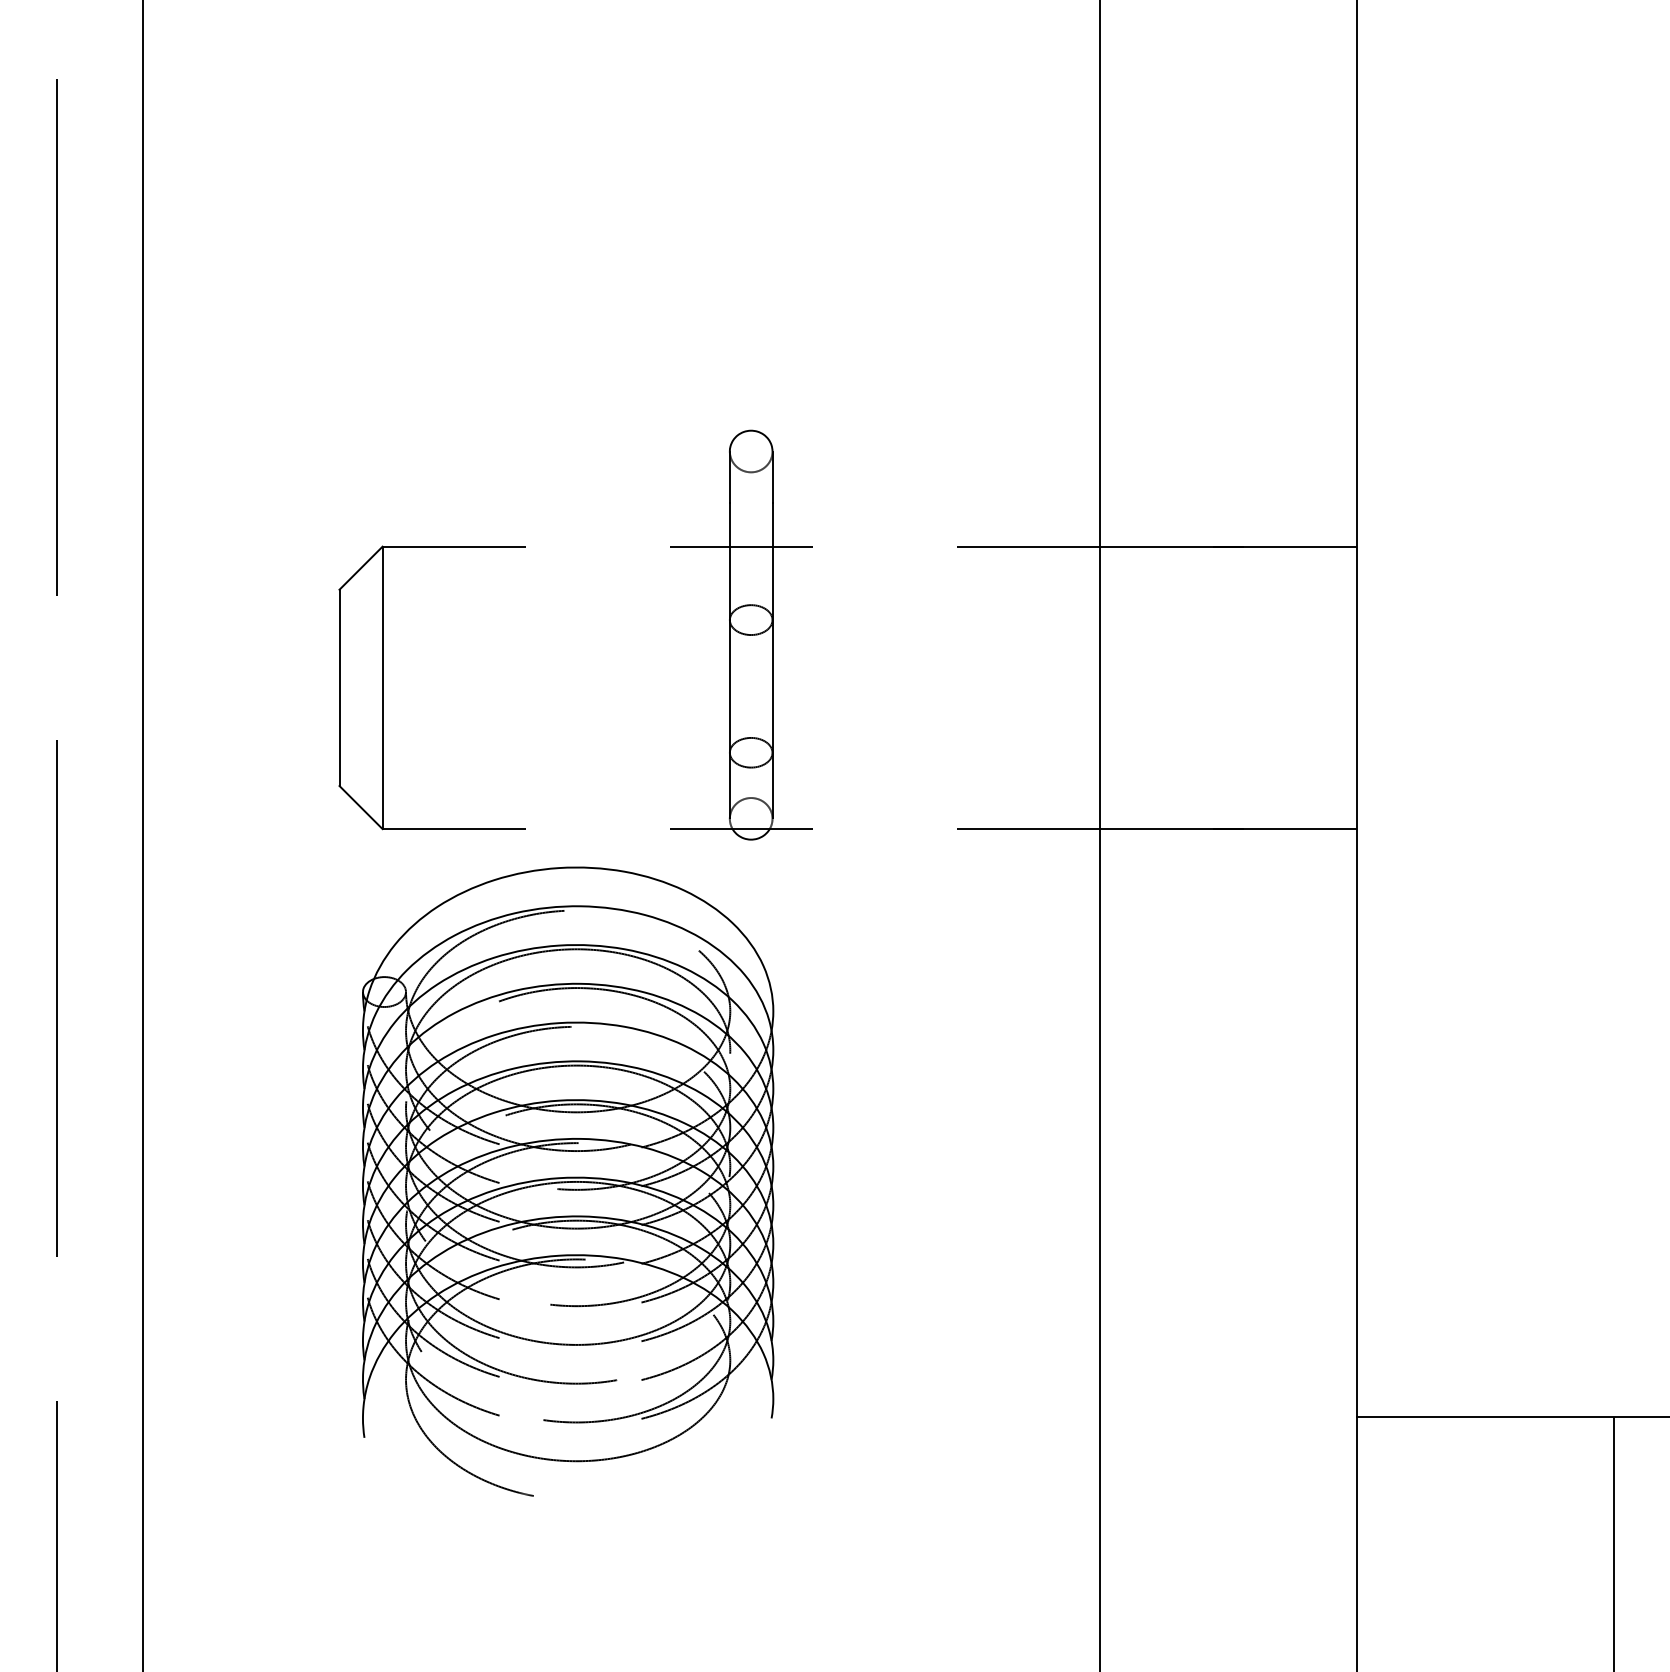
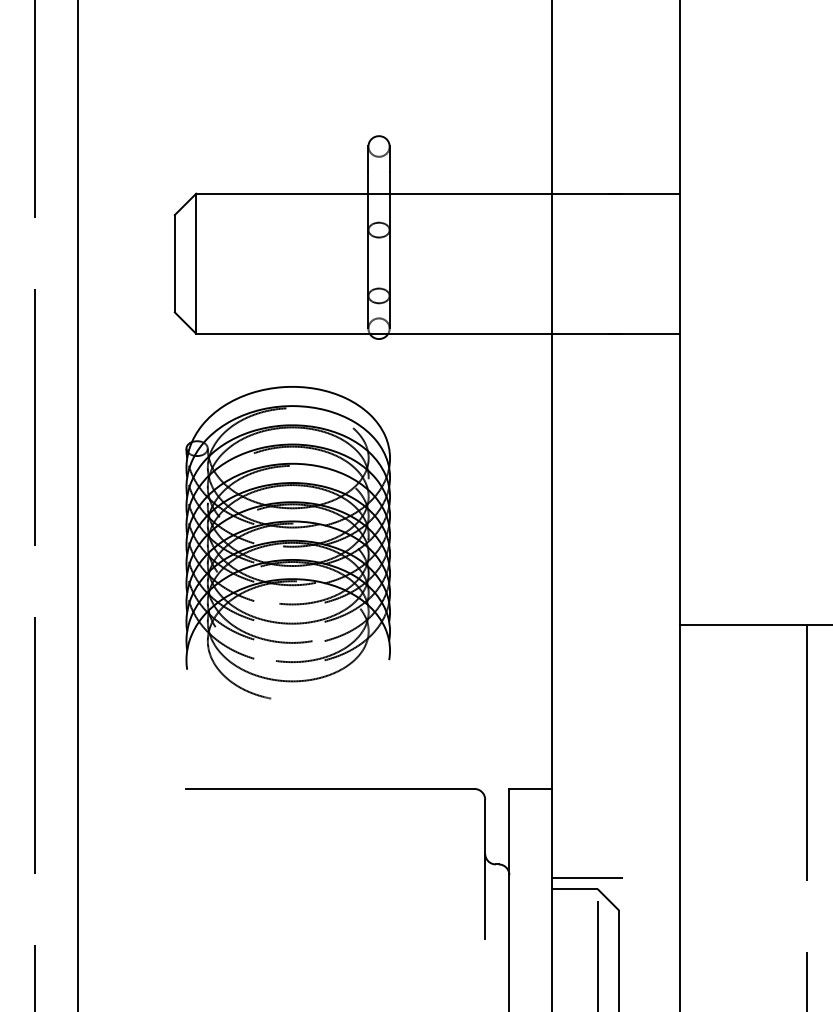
line: (742, 546) -> (374, 193), dashed -> solid
line: (742, 828) -> (374, 333), dashed -> solid
part: (566, 1181) -> (287, 542), moved

